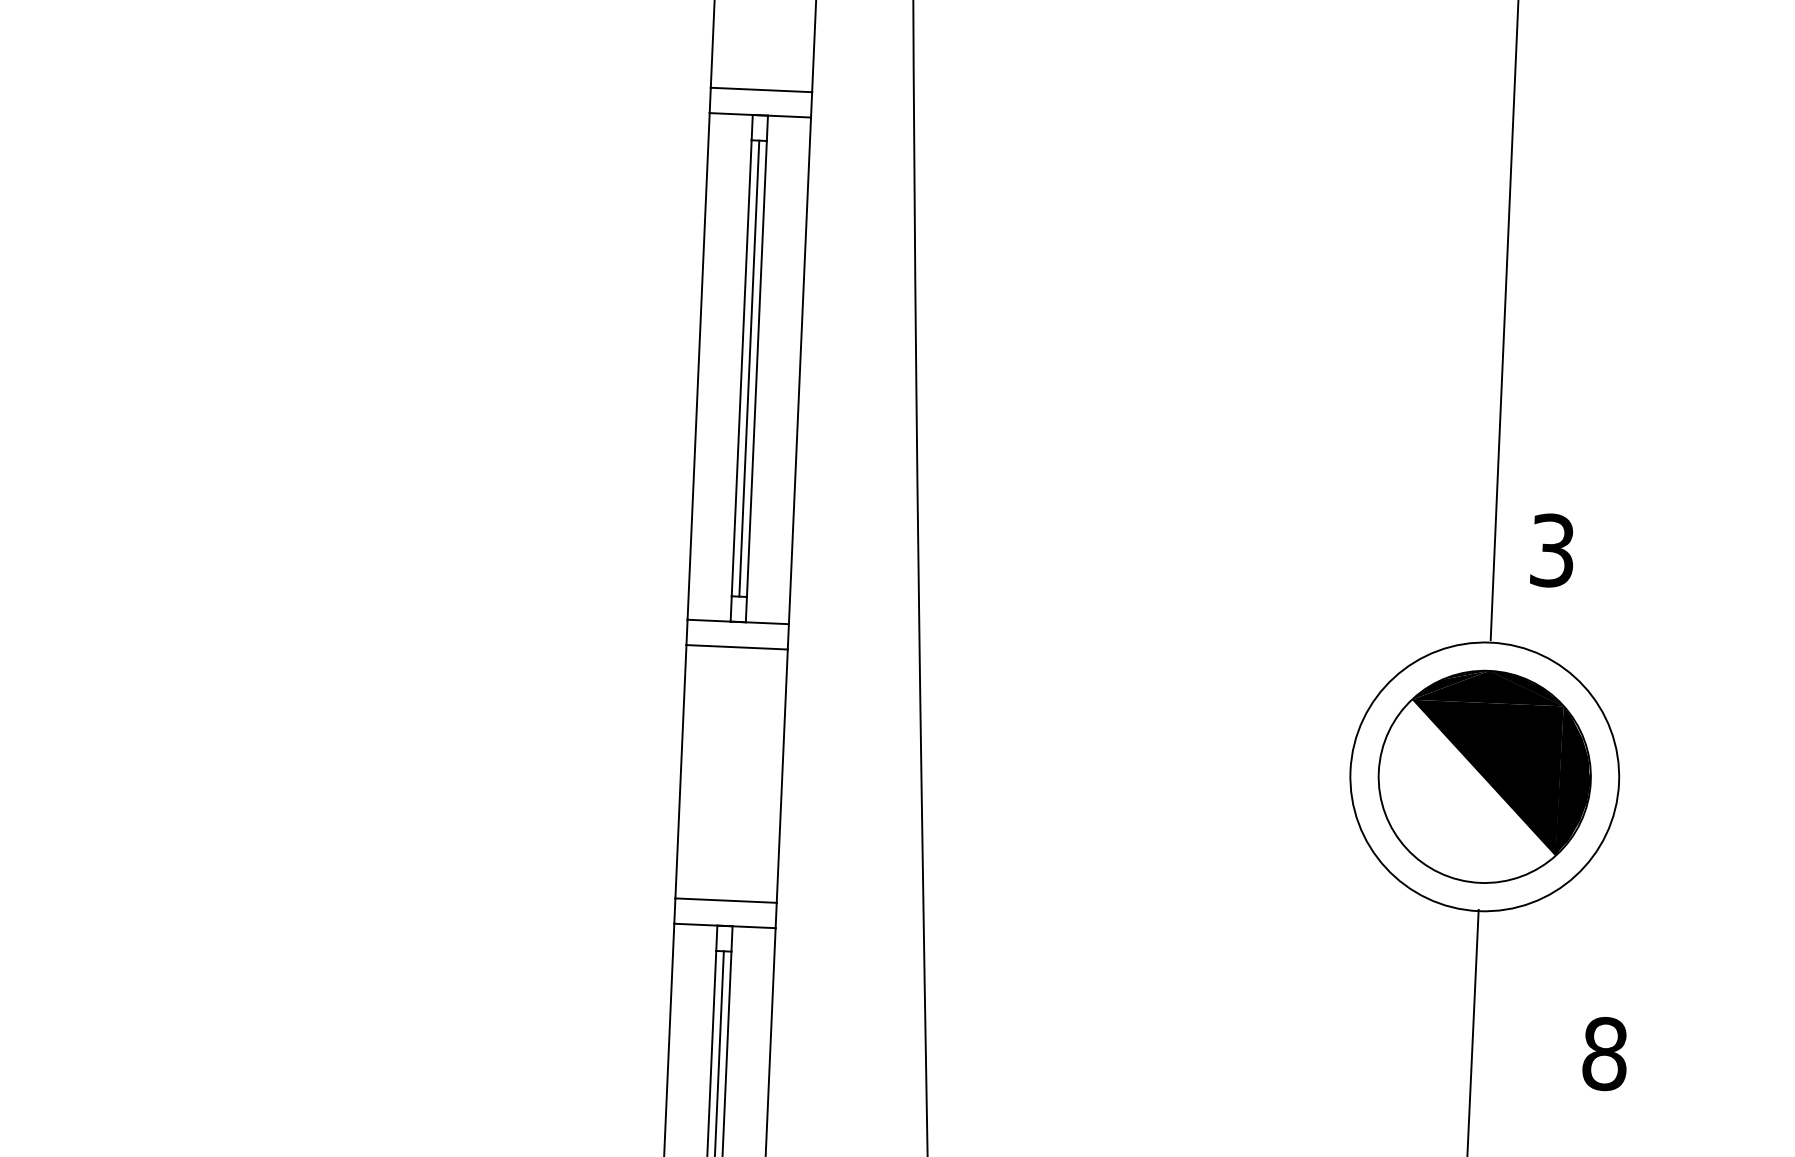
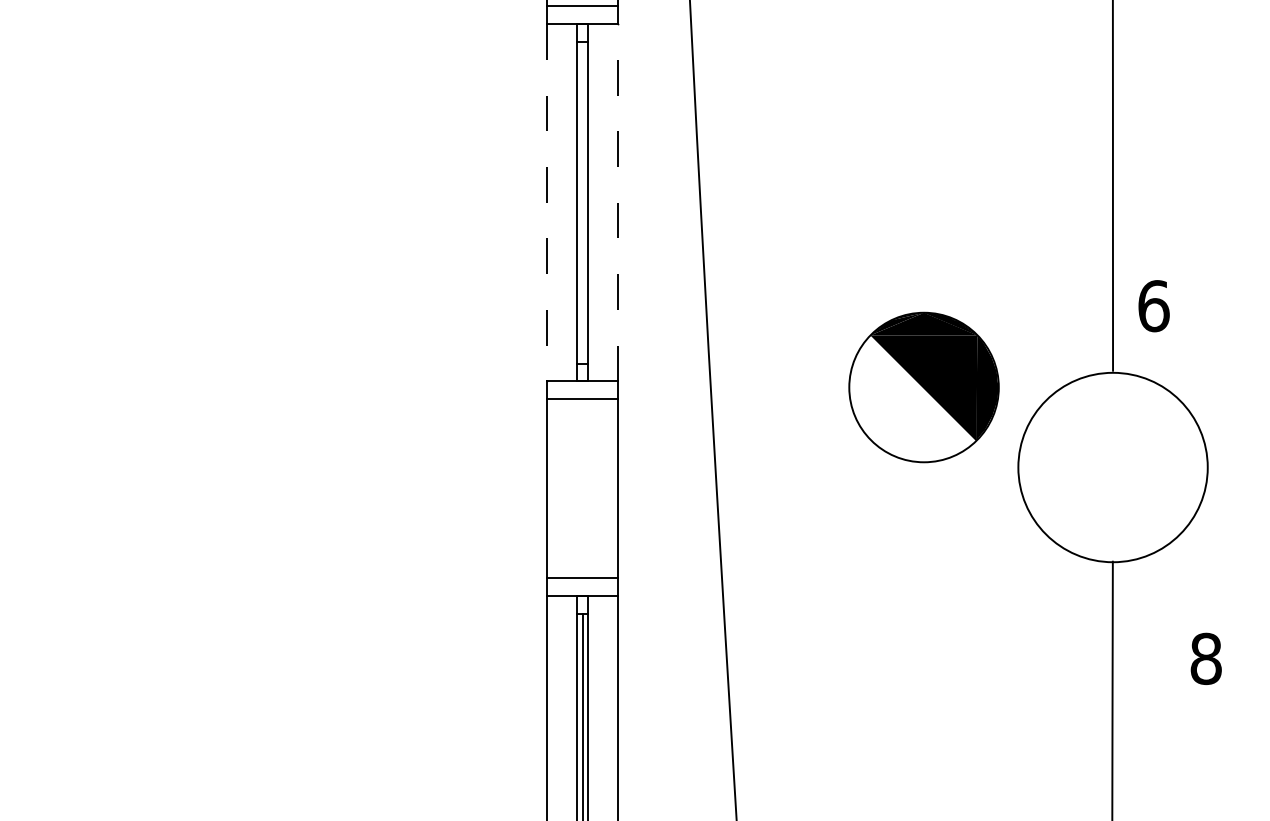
line: (699, 366) -> (547, 202), solid -> dashed
line: (748, 368) -> (582, 202), removed
line: (800, 370) -> (618, 202), solid -> dashed
text: (1552, 551) -> (1153, 306), 3 -> 6
part: (1483, 776) -> (923, 387), moved

